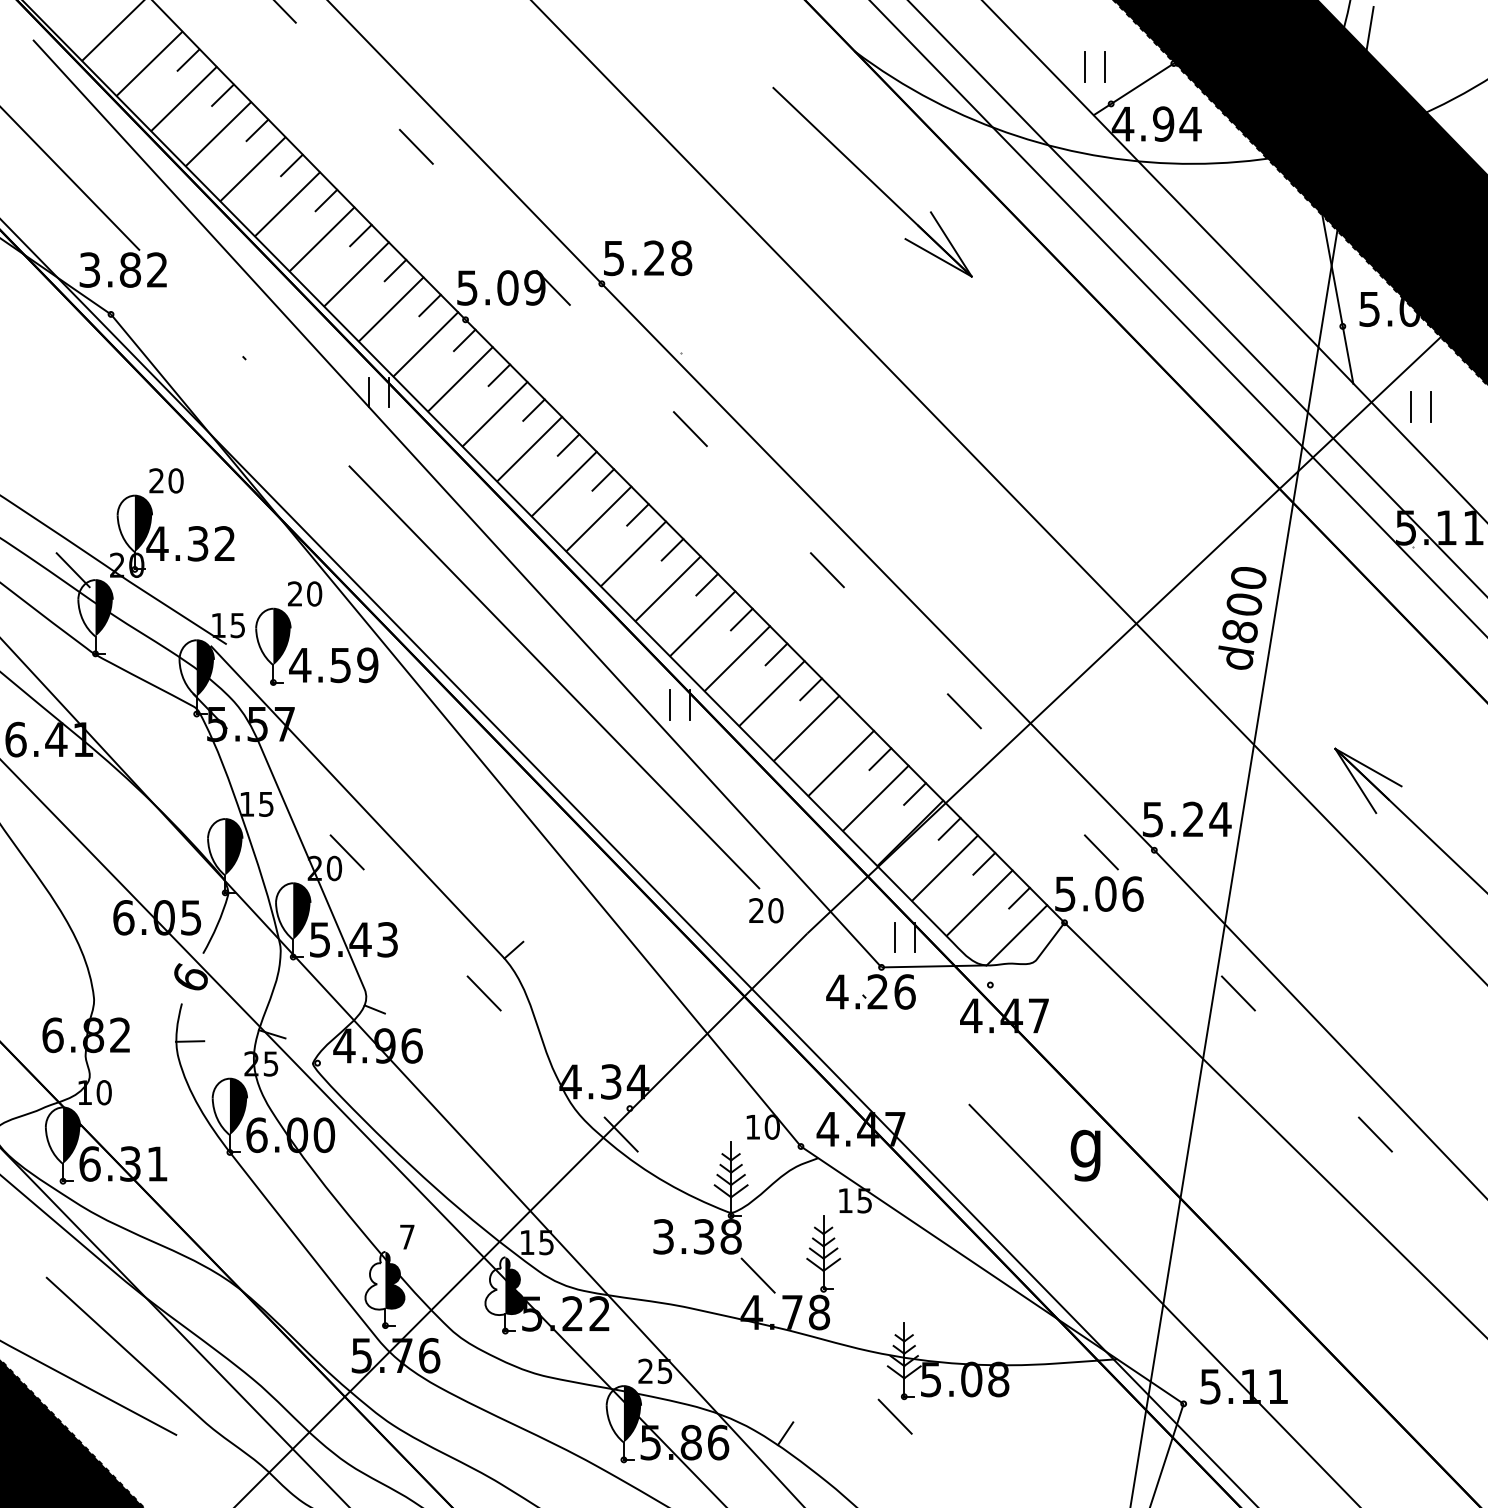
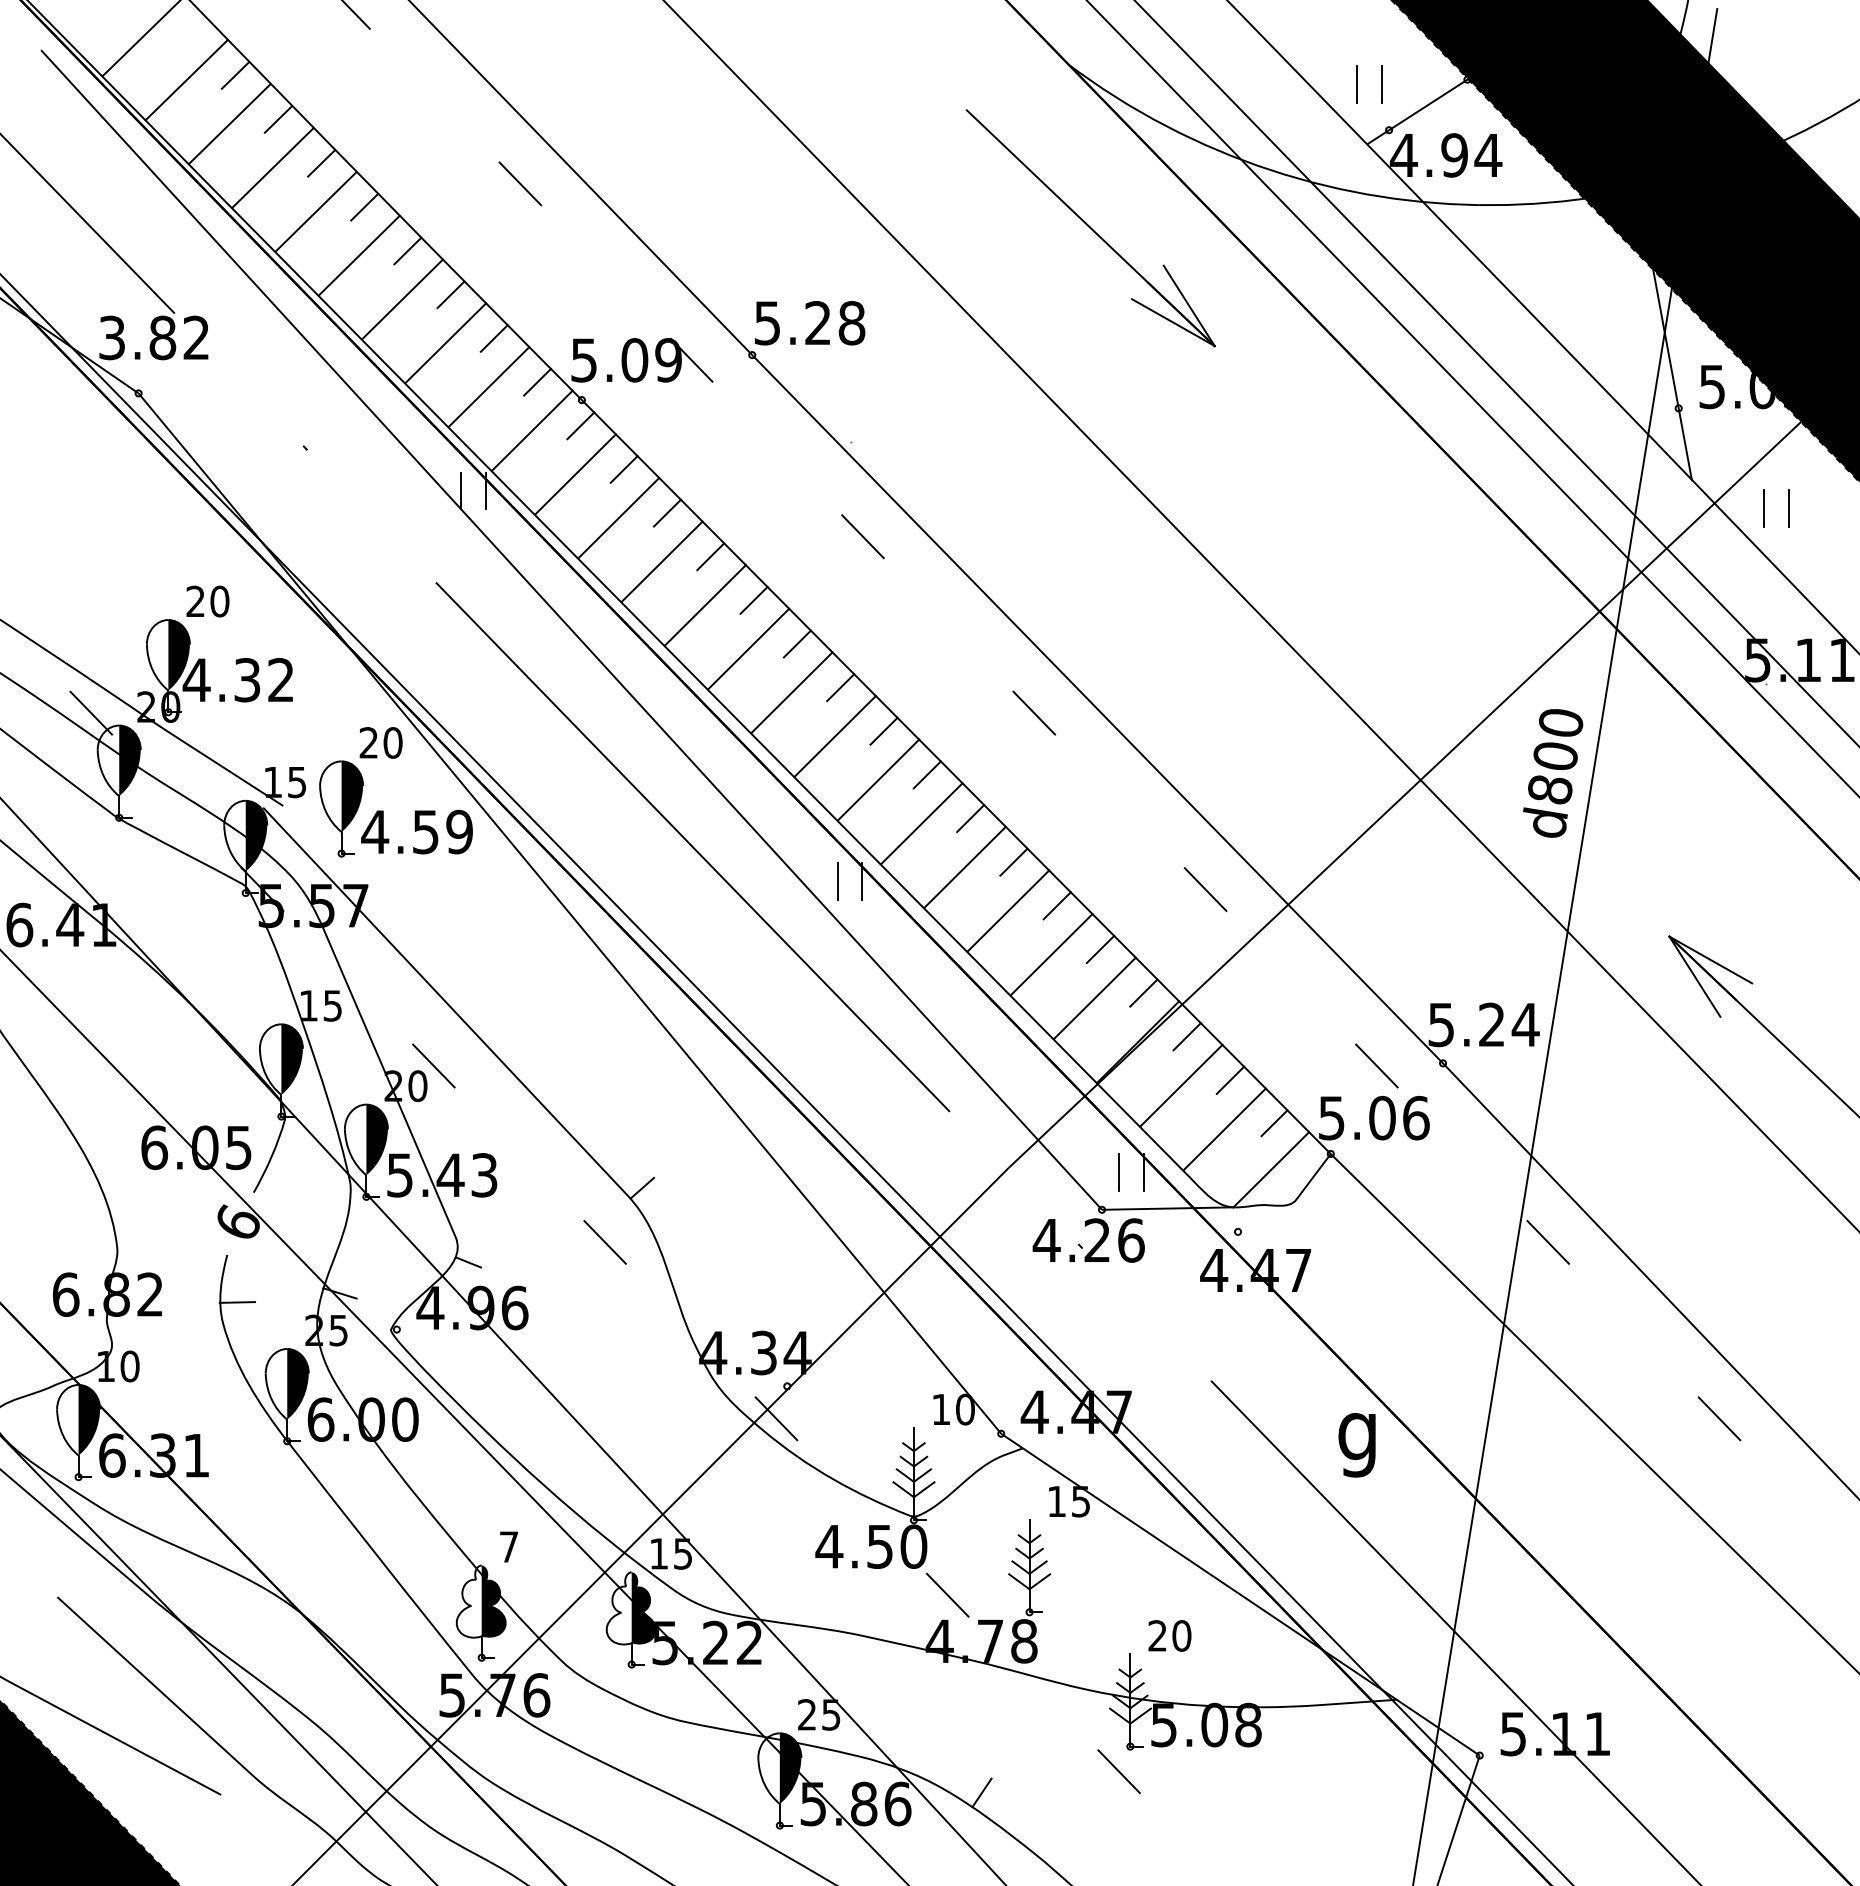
line: (845, 724) -> (1056, 905), added
text: (765, 910) -> (1169, 1635), moved
text: (697, 1236) -> (871, 1546), 3.38 -> 4.50

